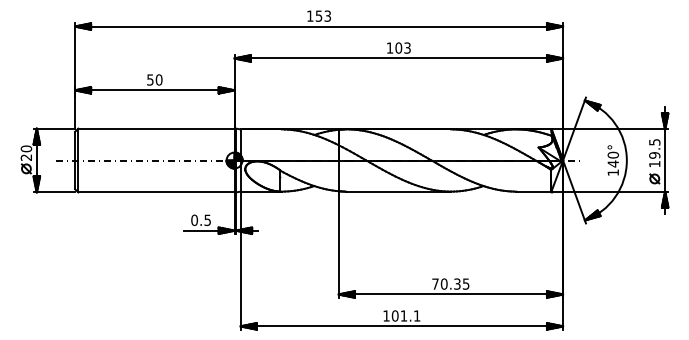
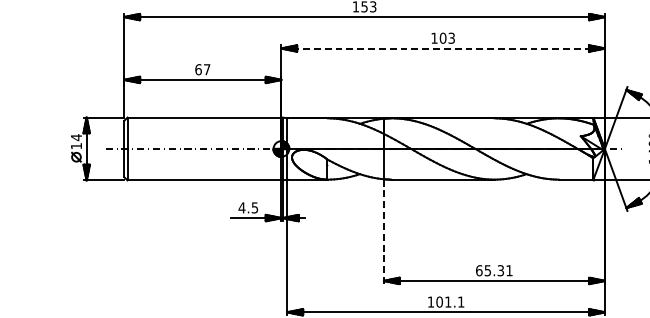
line: (399, 58) -> (443, 48), solid -> dashed
text: (154, 79) -> (202, 69), 50 -> 67
text: (26, 152) -> (76, 141), 20 -> 14
text: (194, 219) -> (241, 207), 0.5 -> 4.5
line: (338, 245) -> (383, 232), solid -> dashed
text: (450, 283) -> (494, 270), 70.35 -> 65.31

